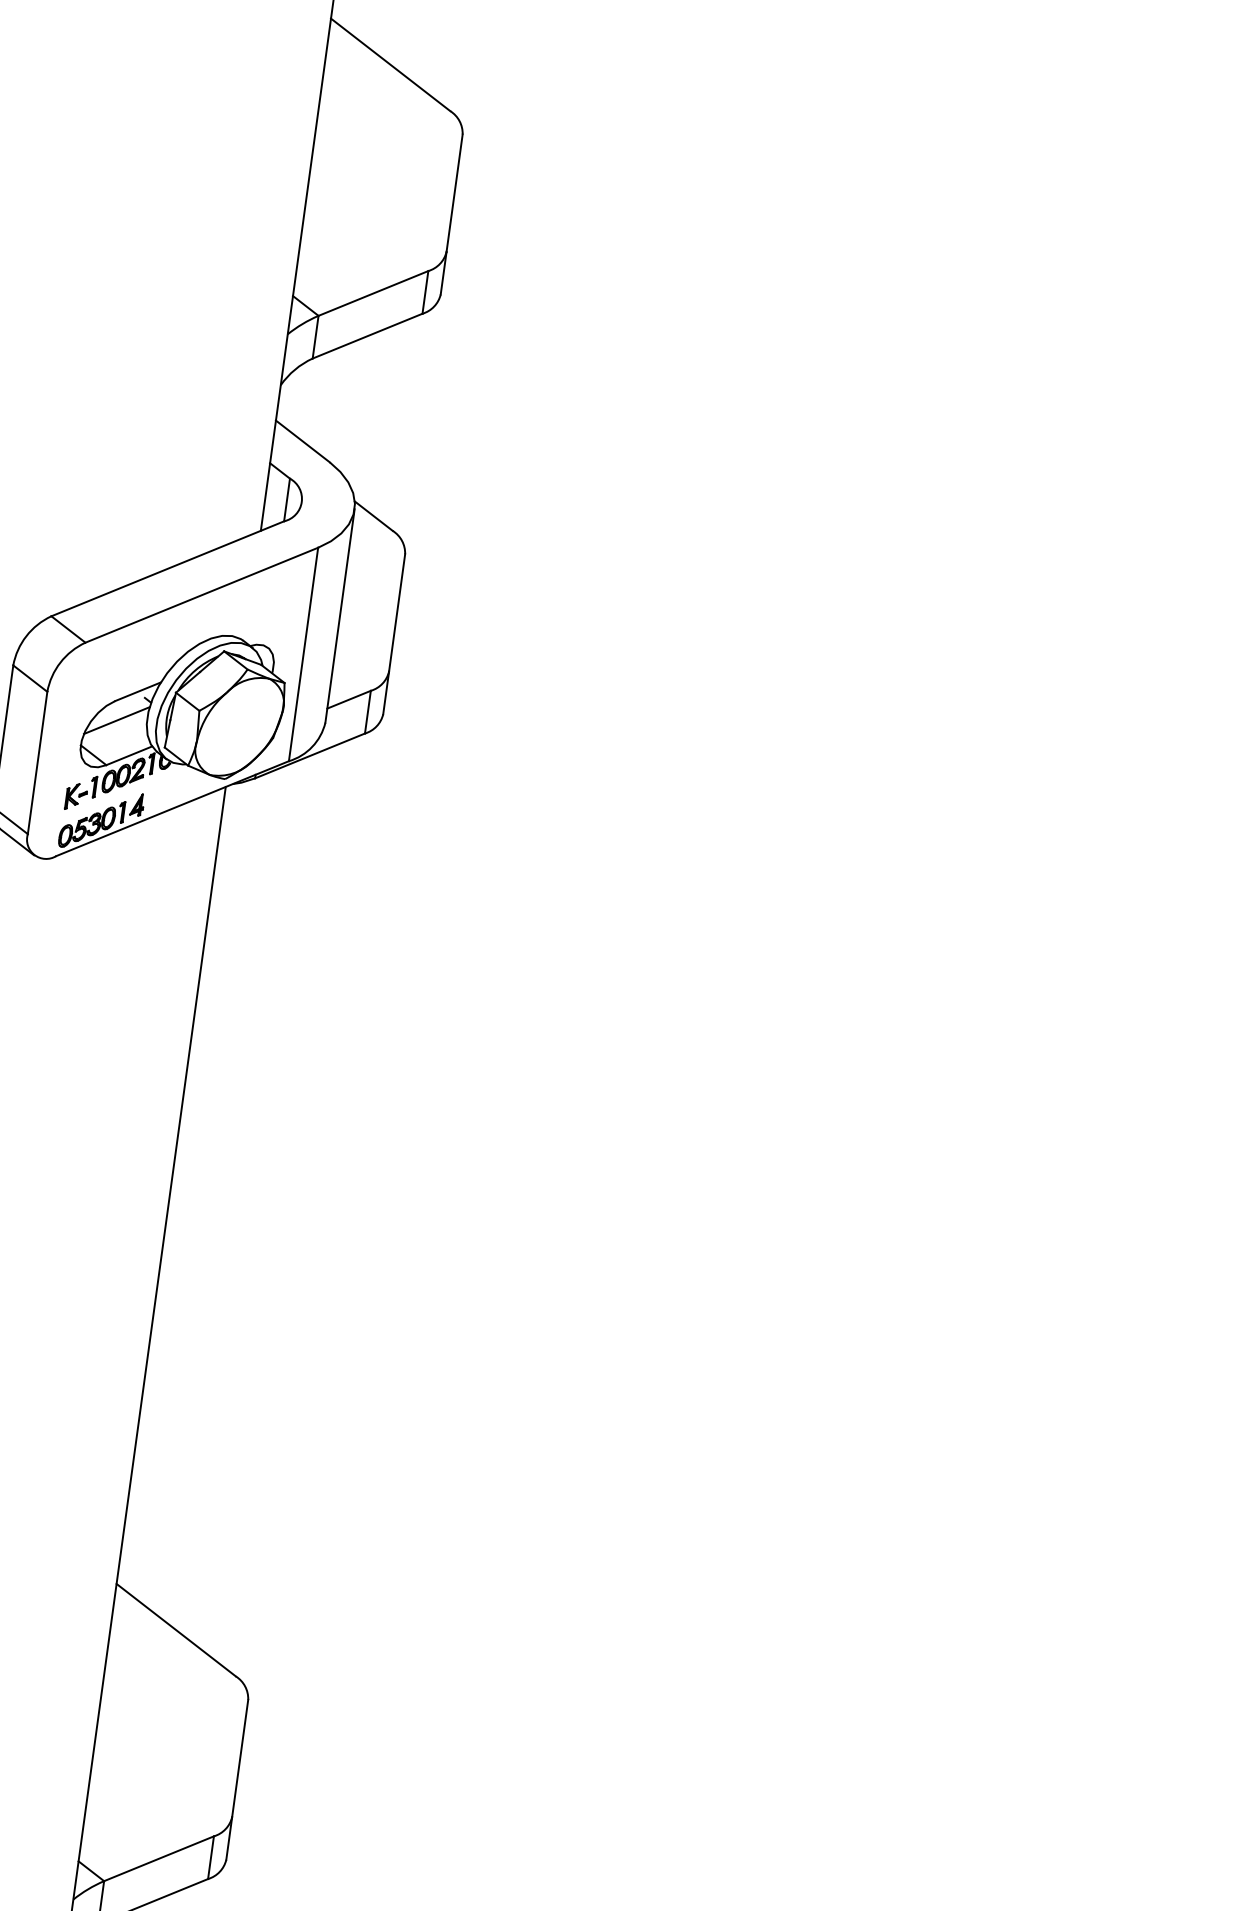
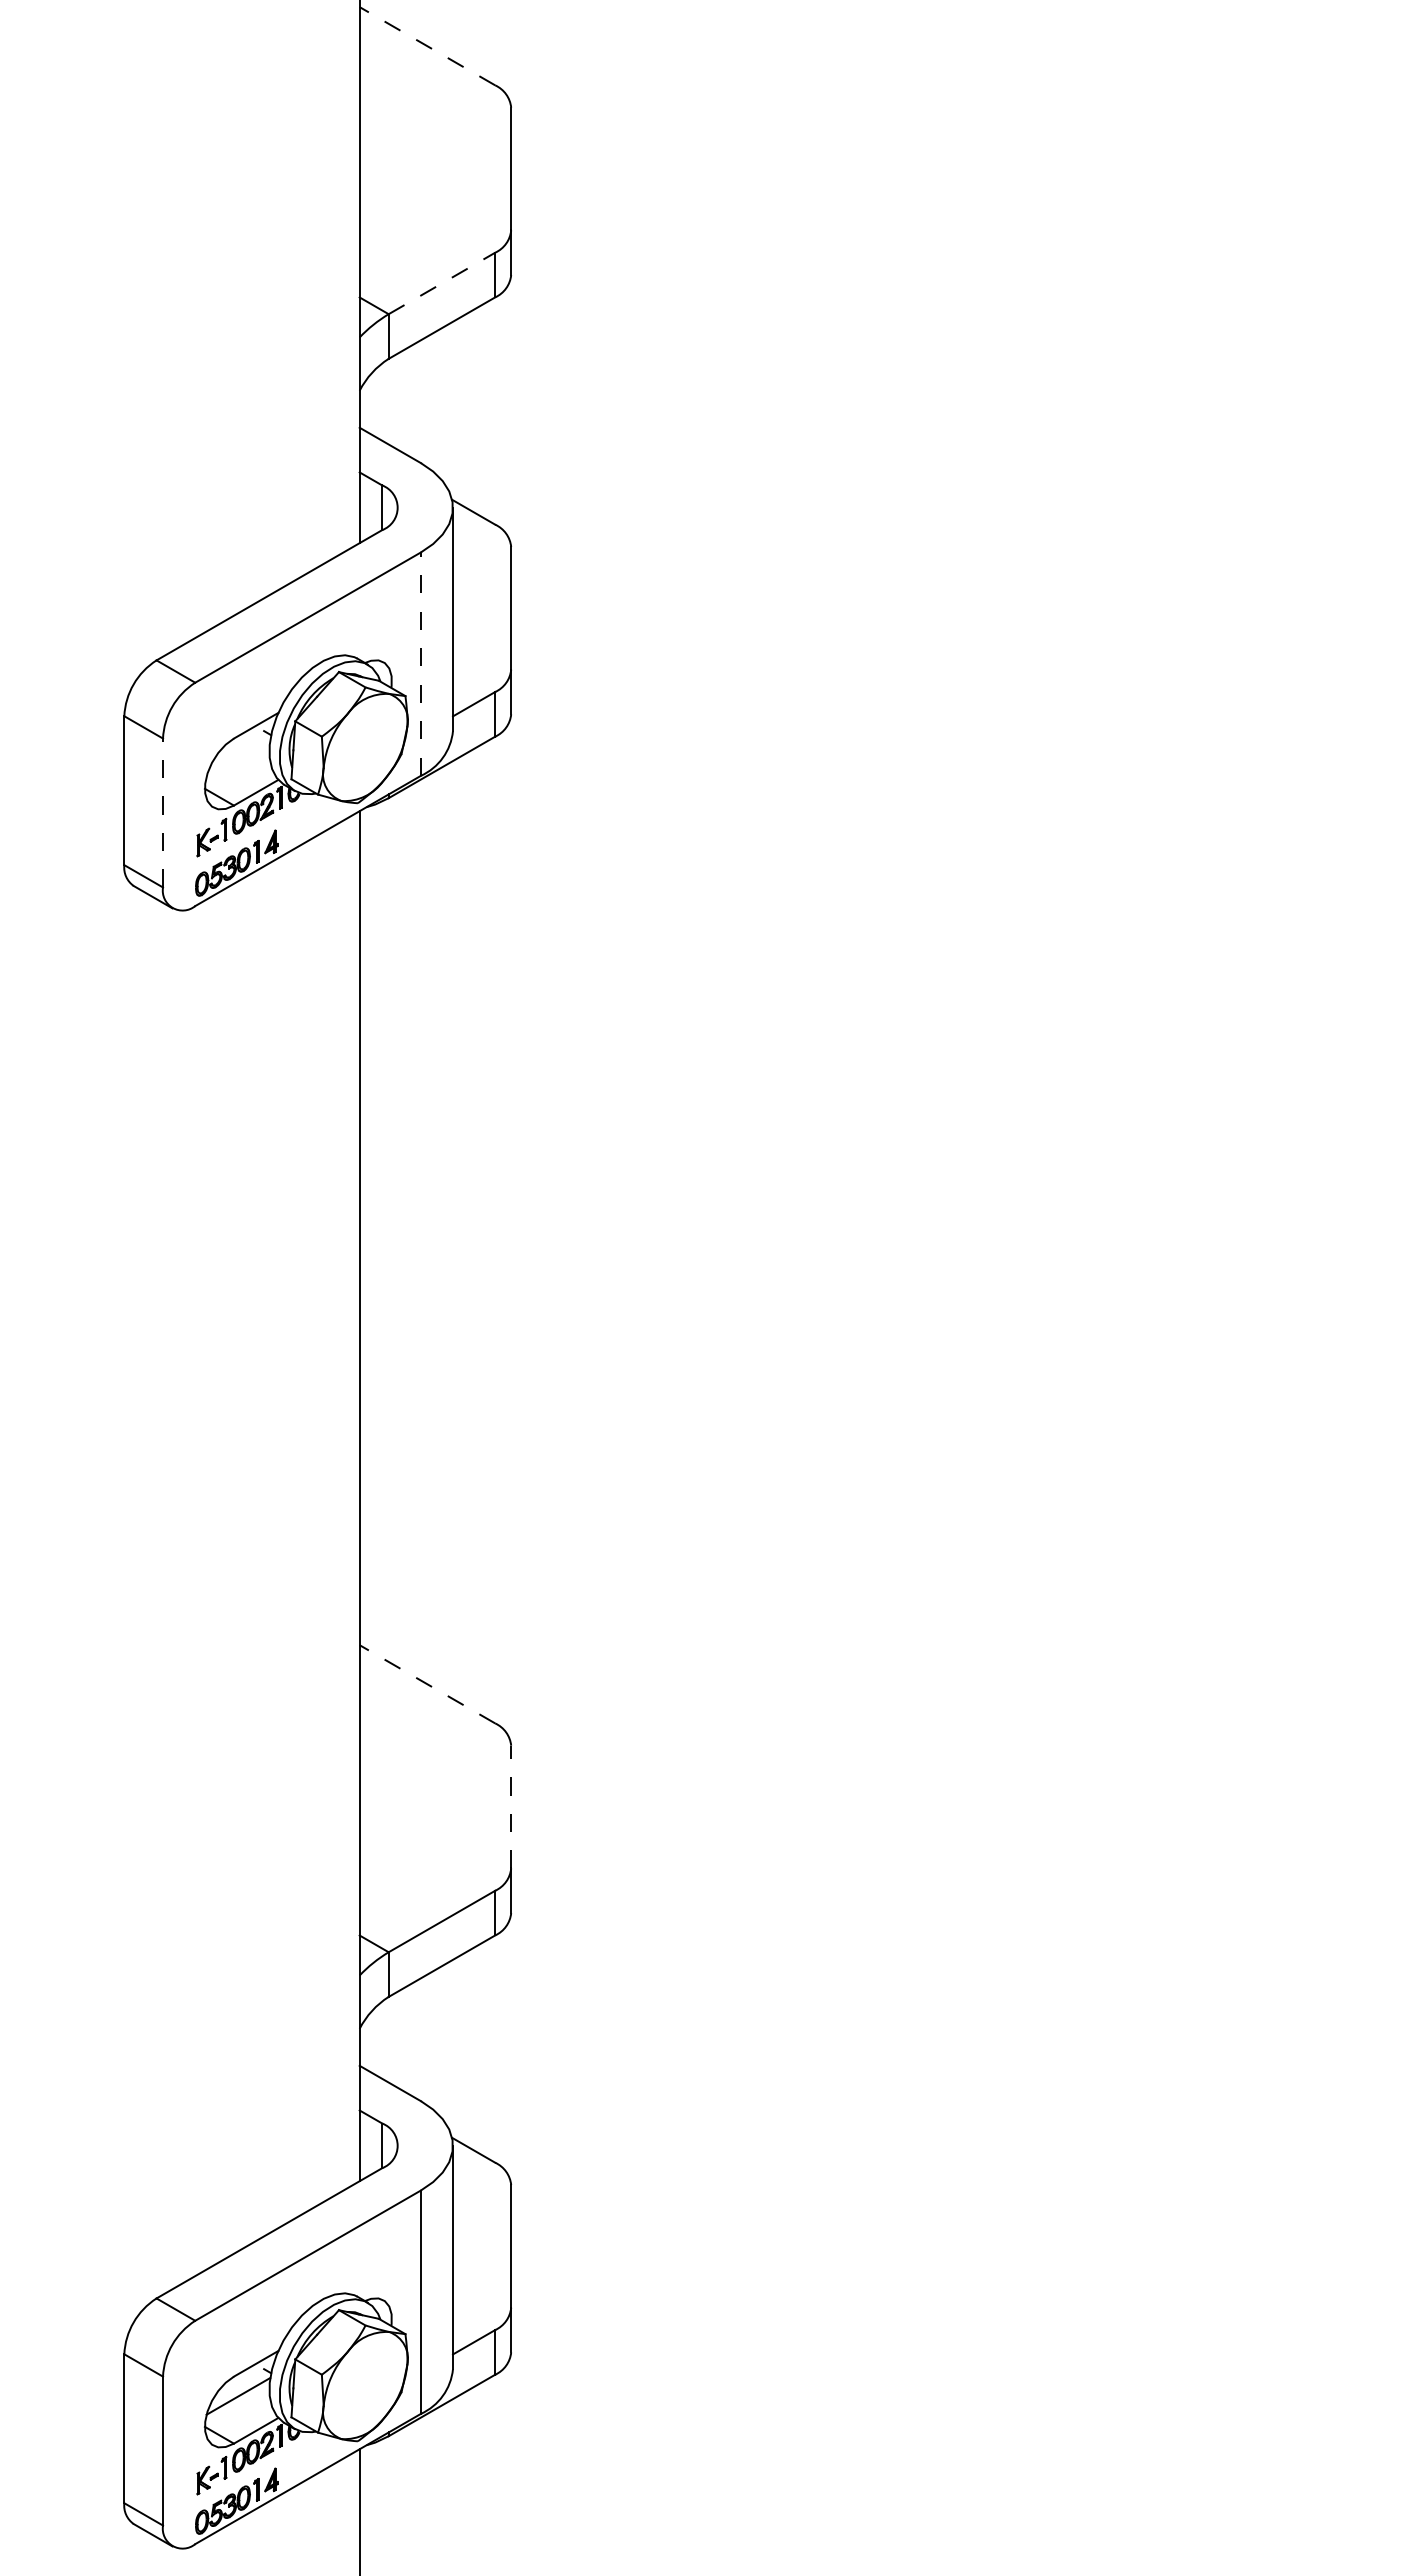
line: (390, 64) -> (427, 45), solid -> dashed
line: (373, 293) -> (442, 283), solid -> dashed
line: (303, 654) -> (420, 664), solid -> dashed
line: (117, 719) -> (238, 757), removed
line: (38, 762) -> (163, 812), solid -> dashed
line: (176, 1630) -> (427, 1684), solid -> dashed
line: (240, 1757) -> (511, 1806), solid -> dashed

